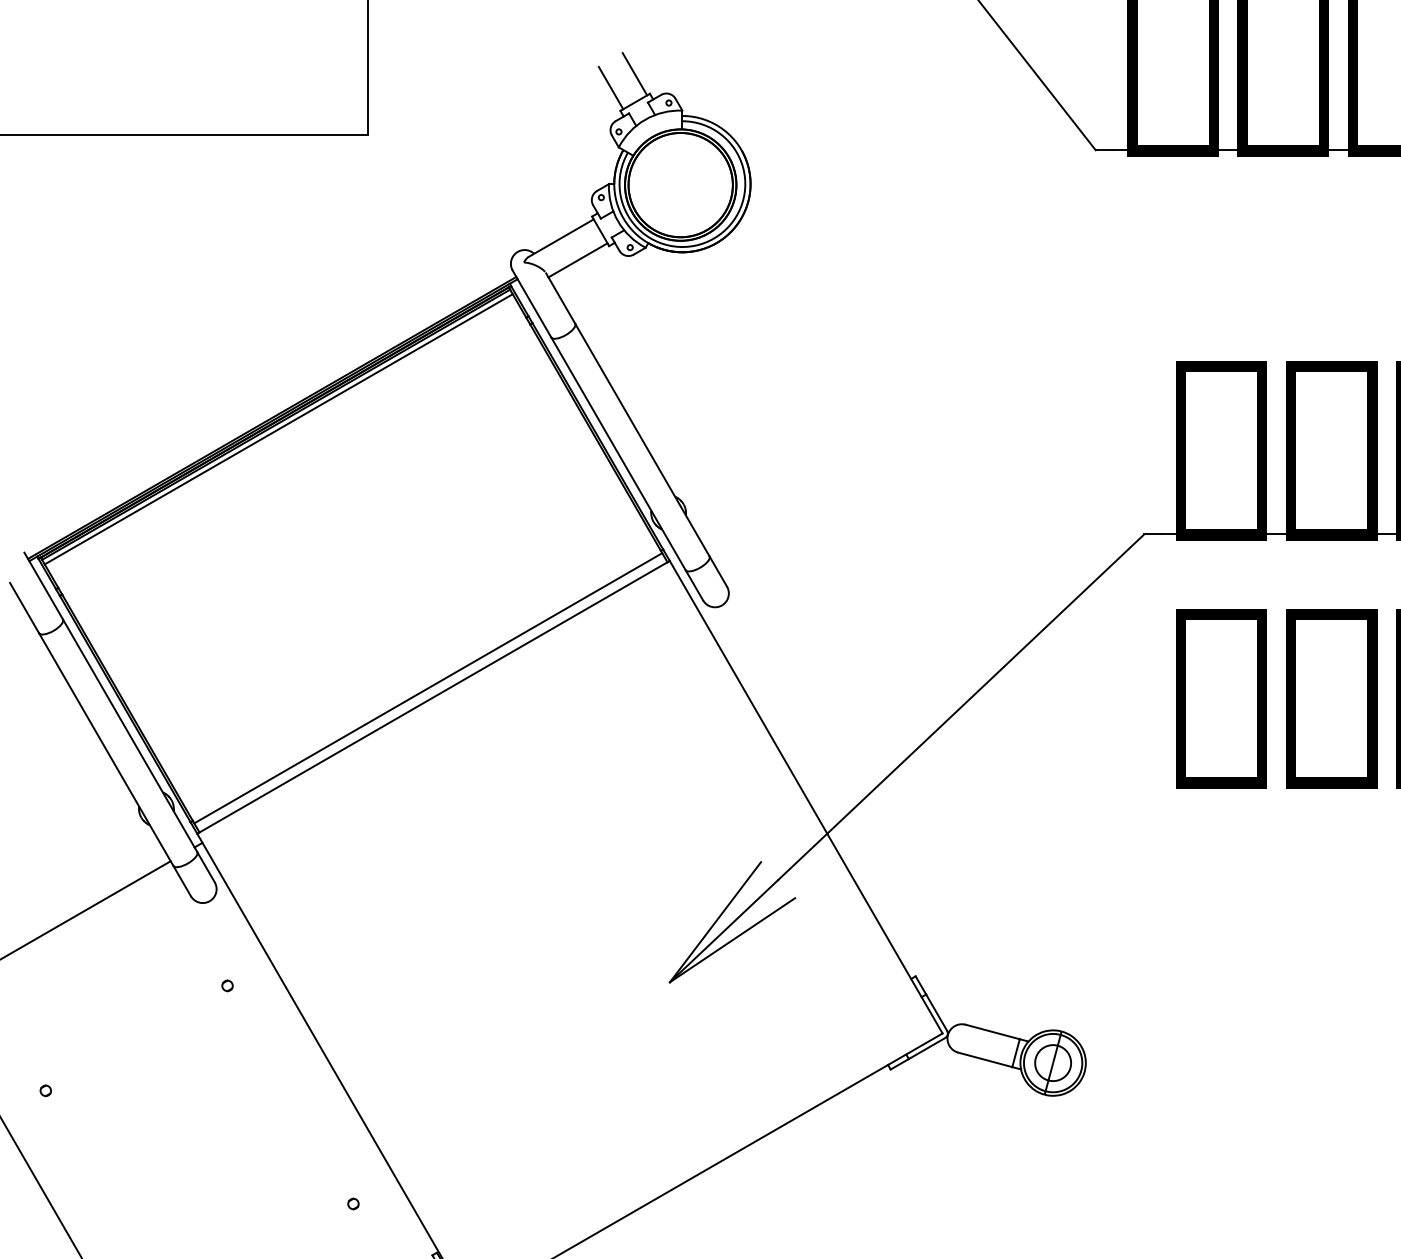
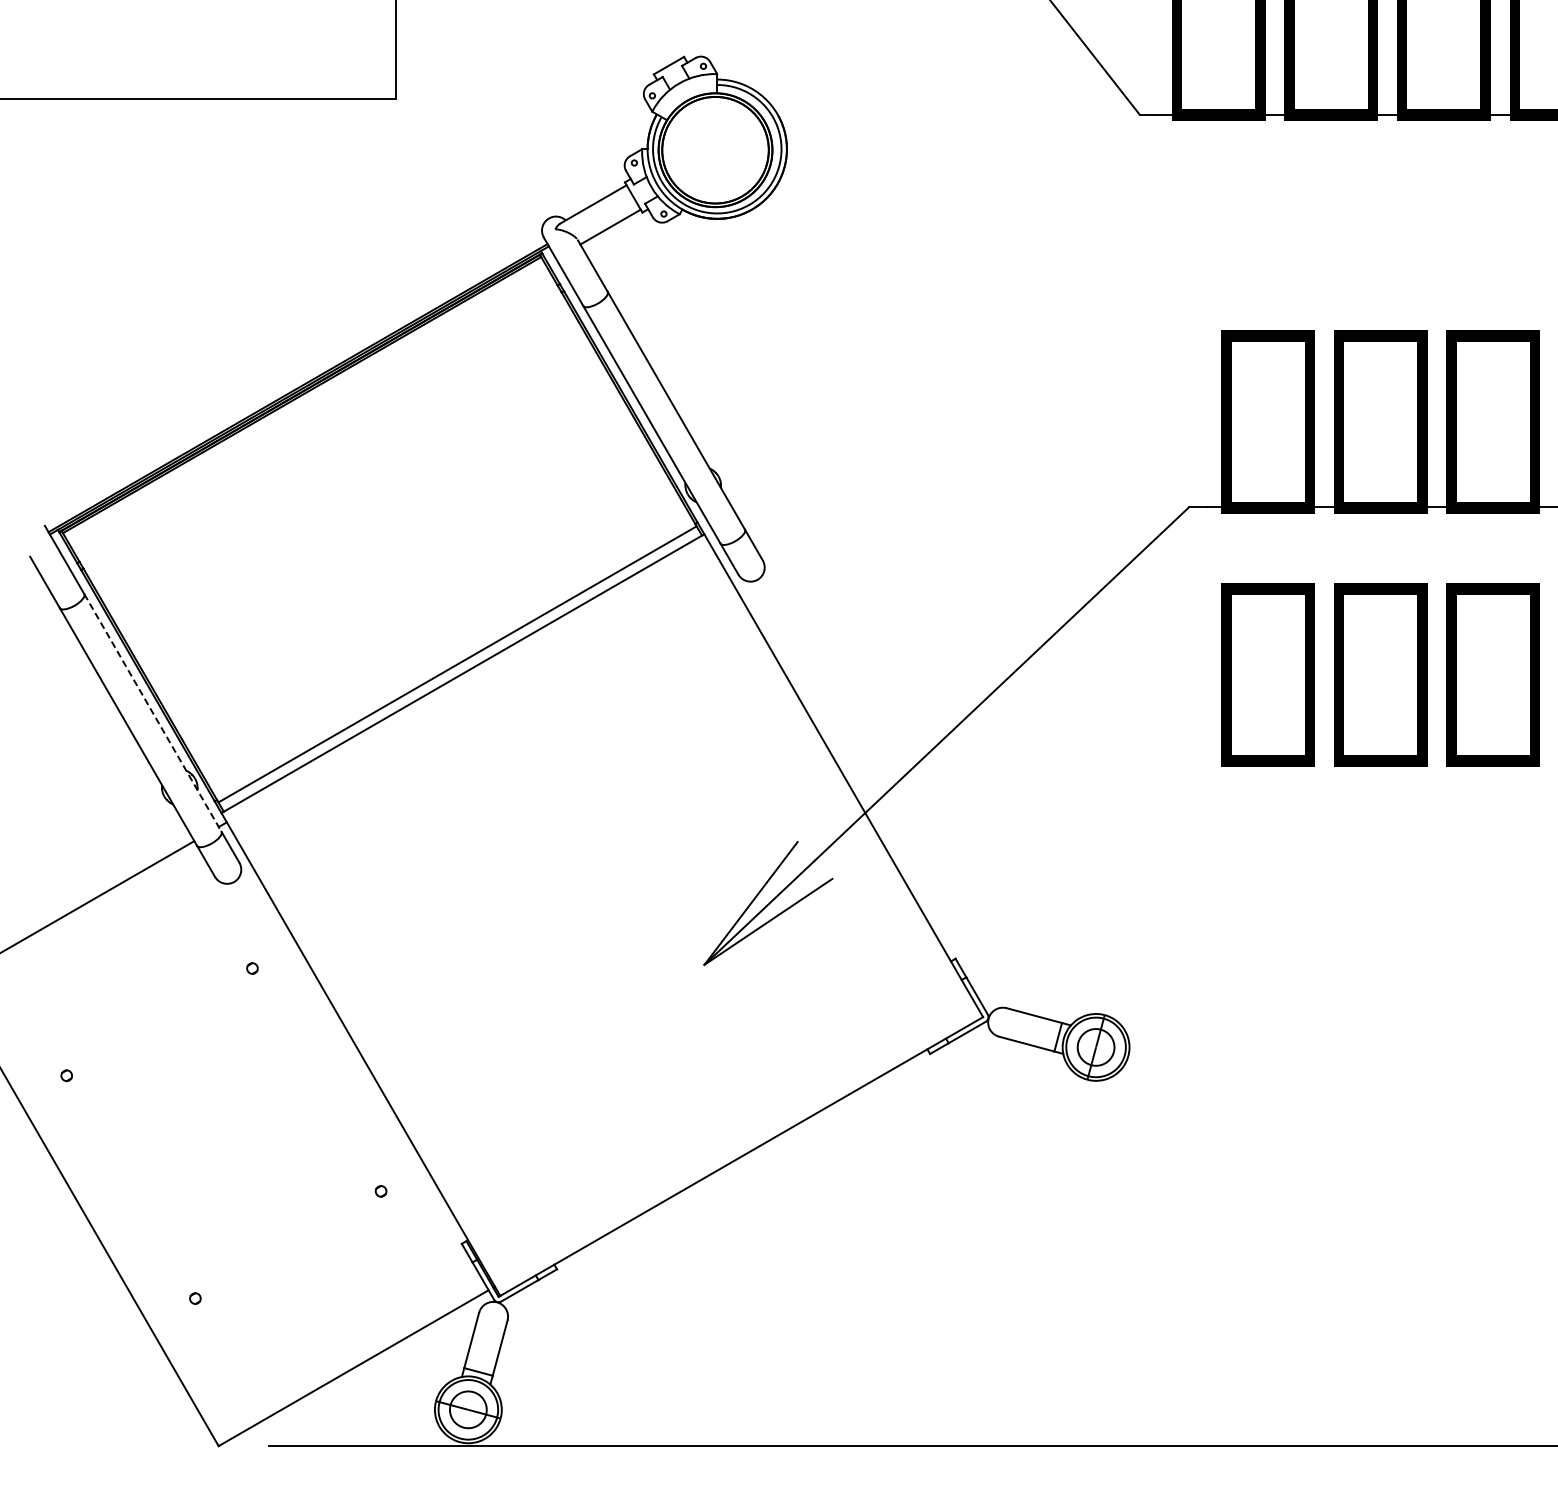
line: (634, 73) -> (668, 36), removed
line: (610, 87) -> (643, 50), removed
line: (278, 429) -> (304, 399), removed
line: (130, 736) -> (153, 713), solid -> dashed

